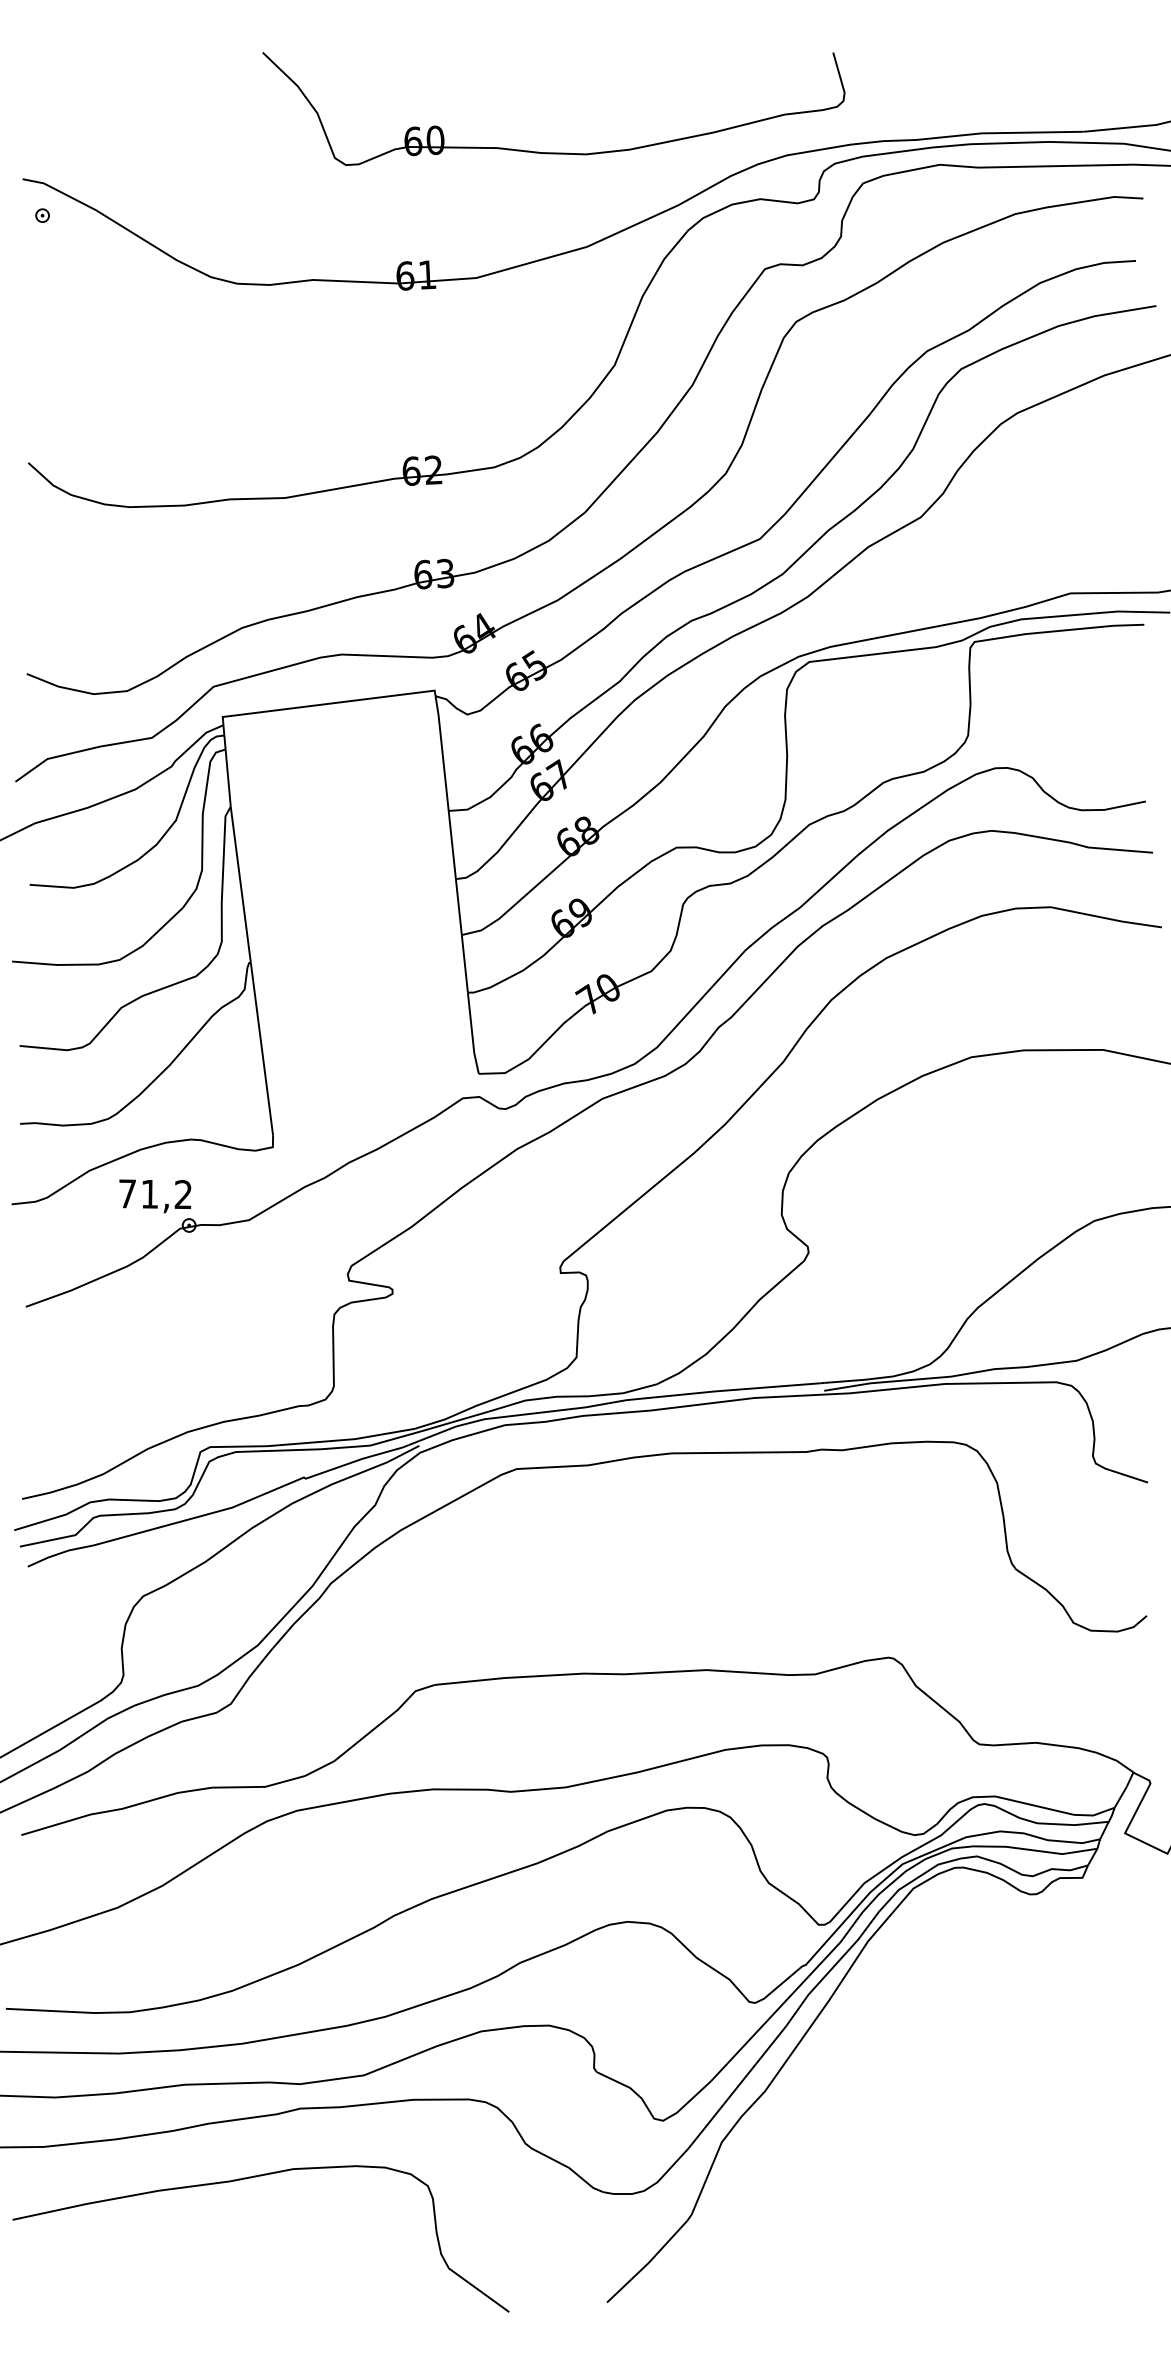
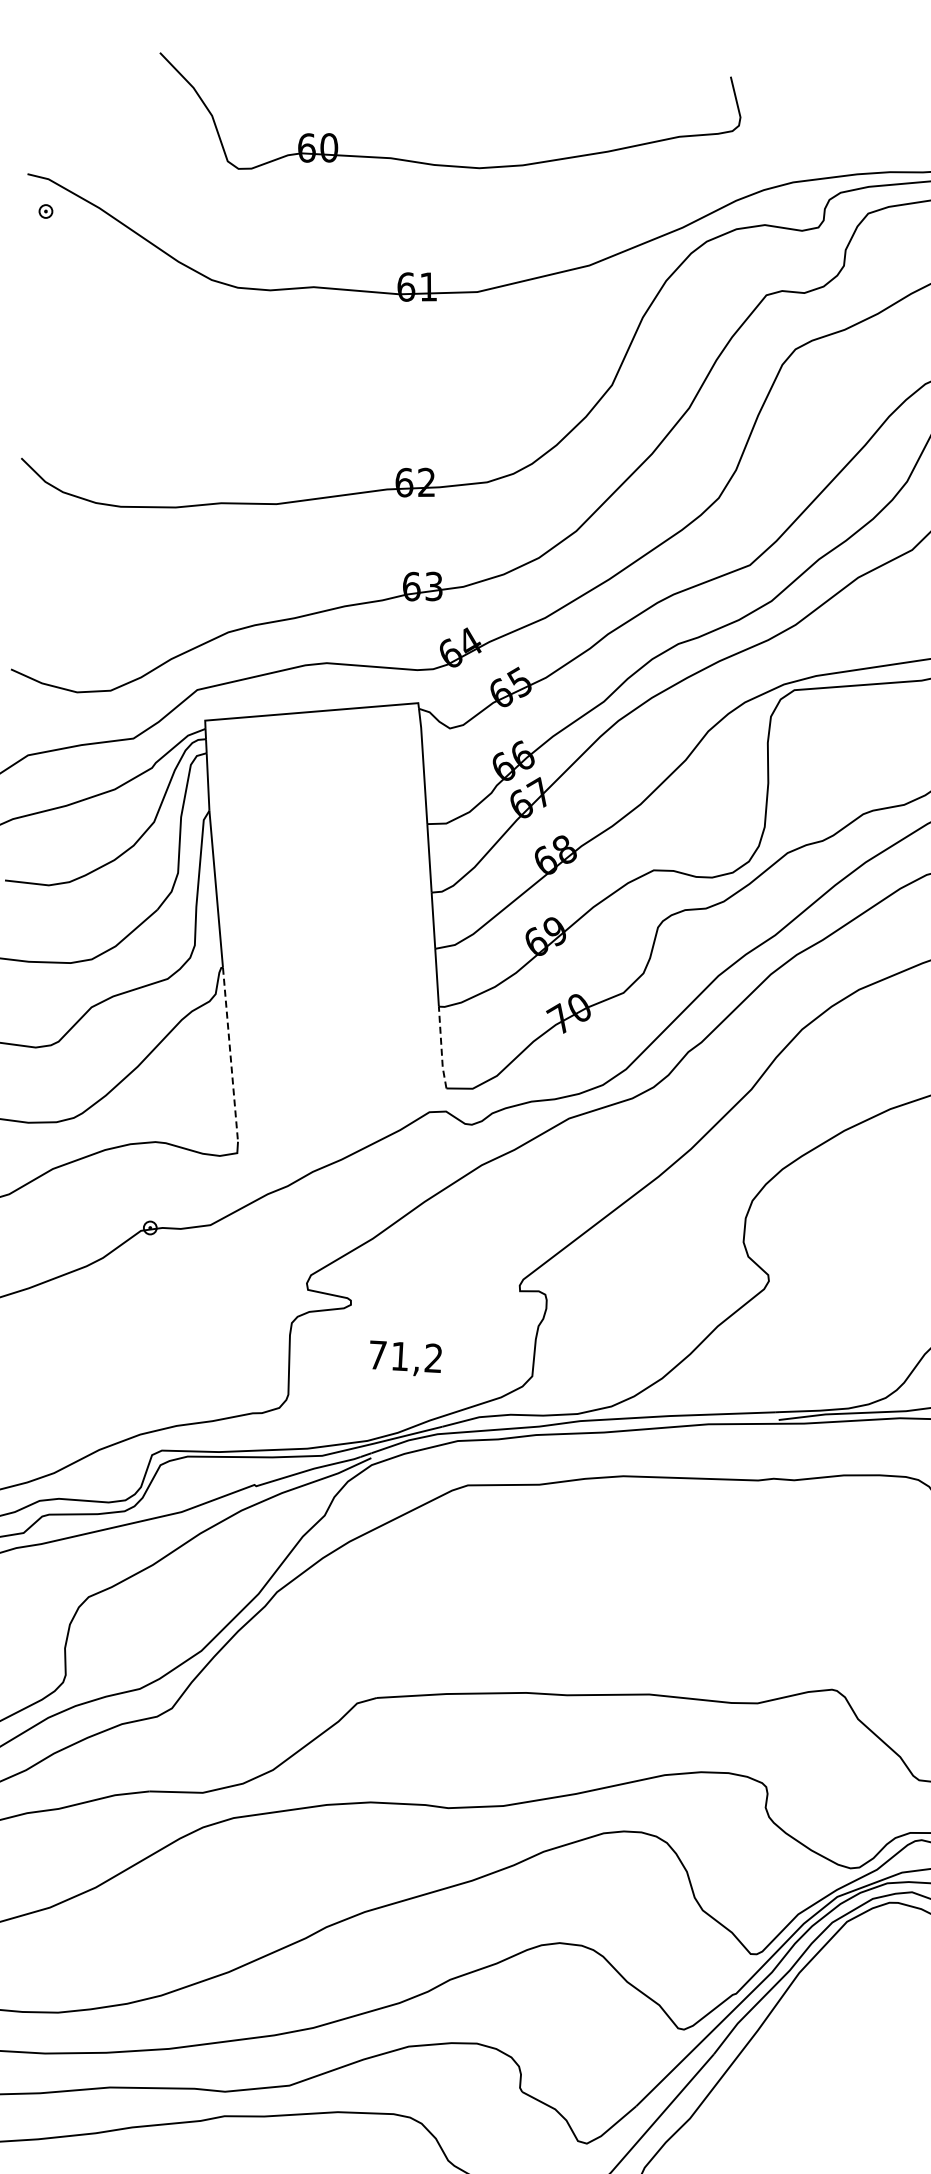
part: (553, 152) -> (446, 164), moved
line: (472, 1034) -> (441, 1048), solid -> dashed
line: (262, 1049) -> (231, 1054), solid -> dashed
text: (155, 1196) -> (405, 1358), moved

